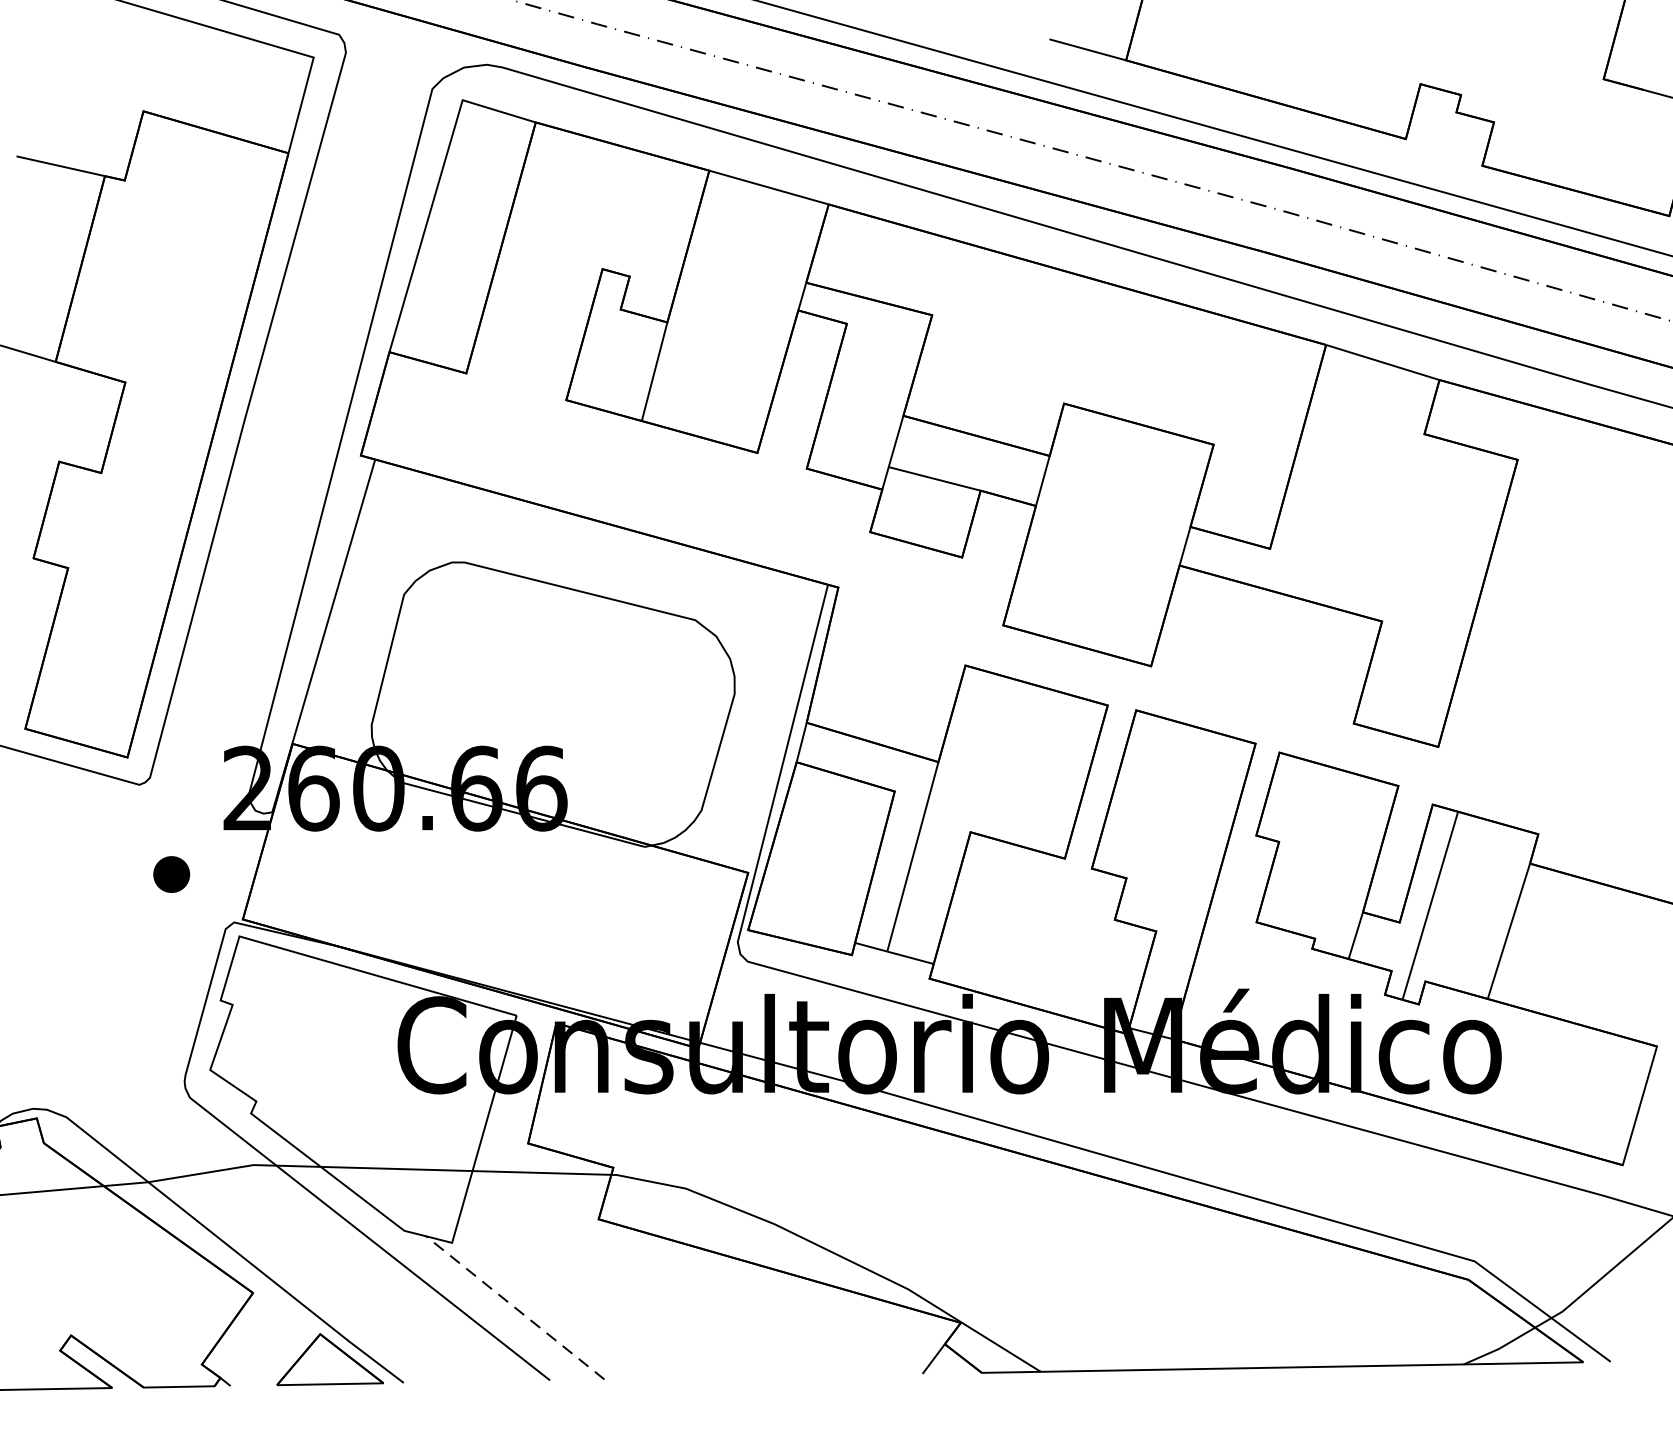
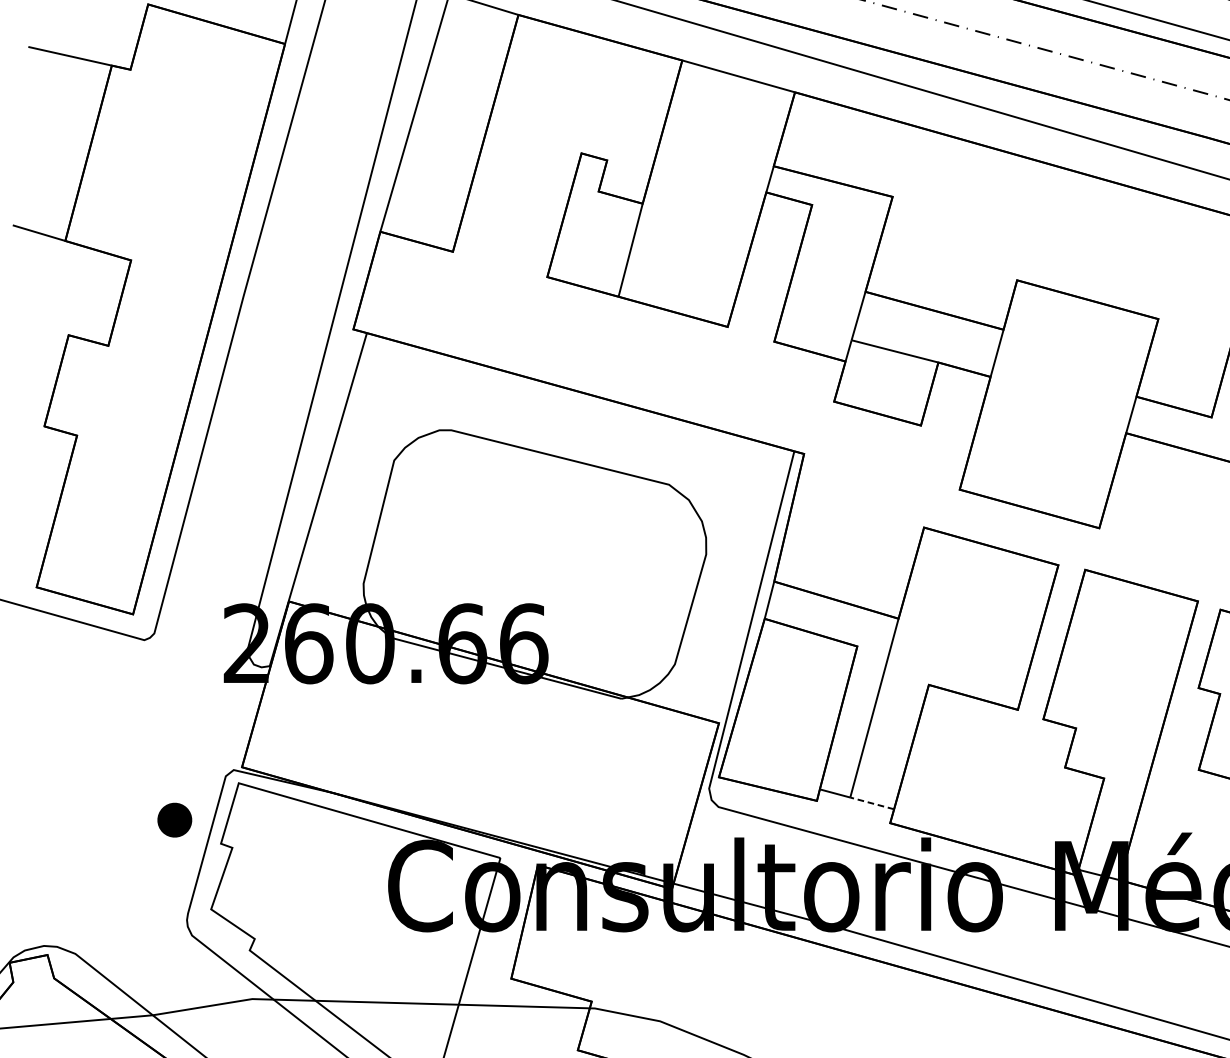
part: (171, 874) -> (174, 820), moved
line: (910, 957) -> (872, 803), solid -> dashed

